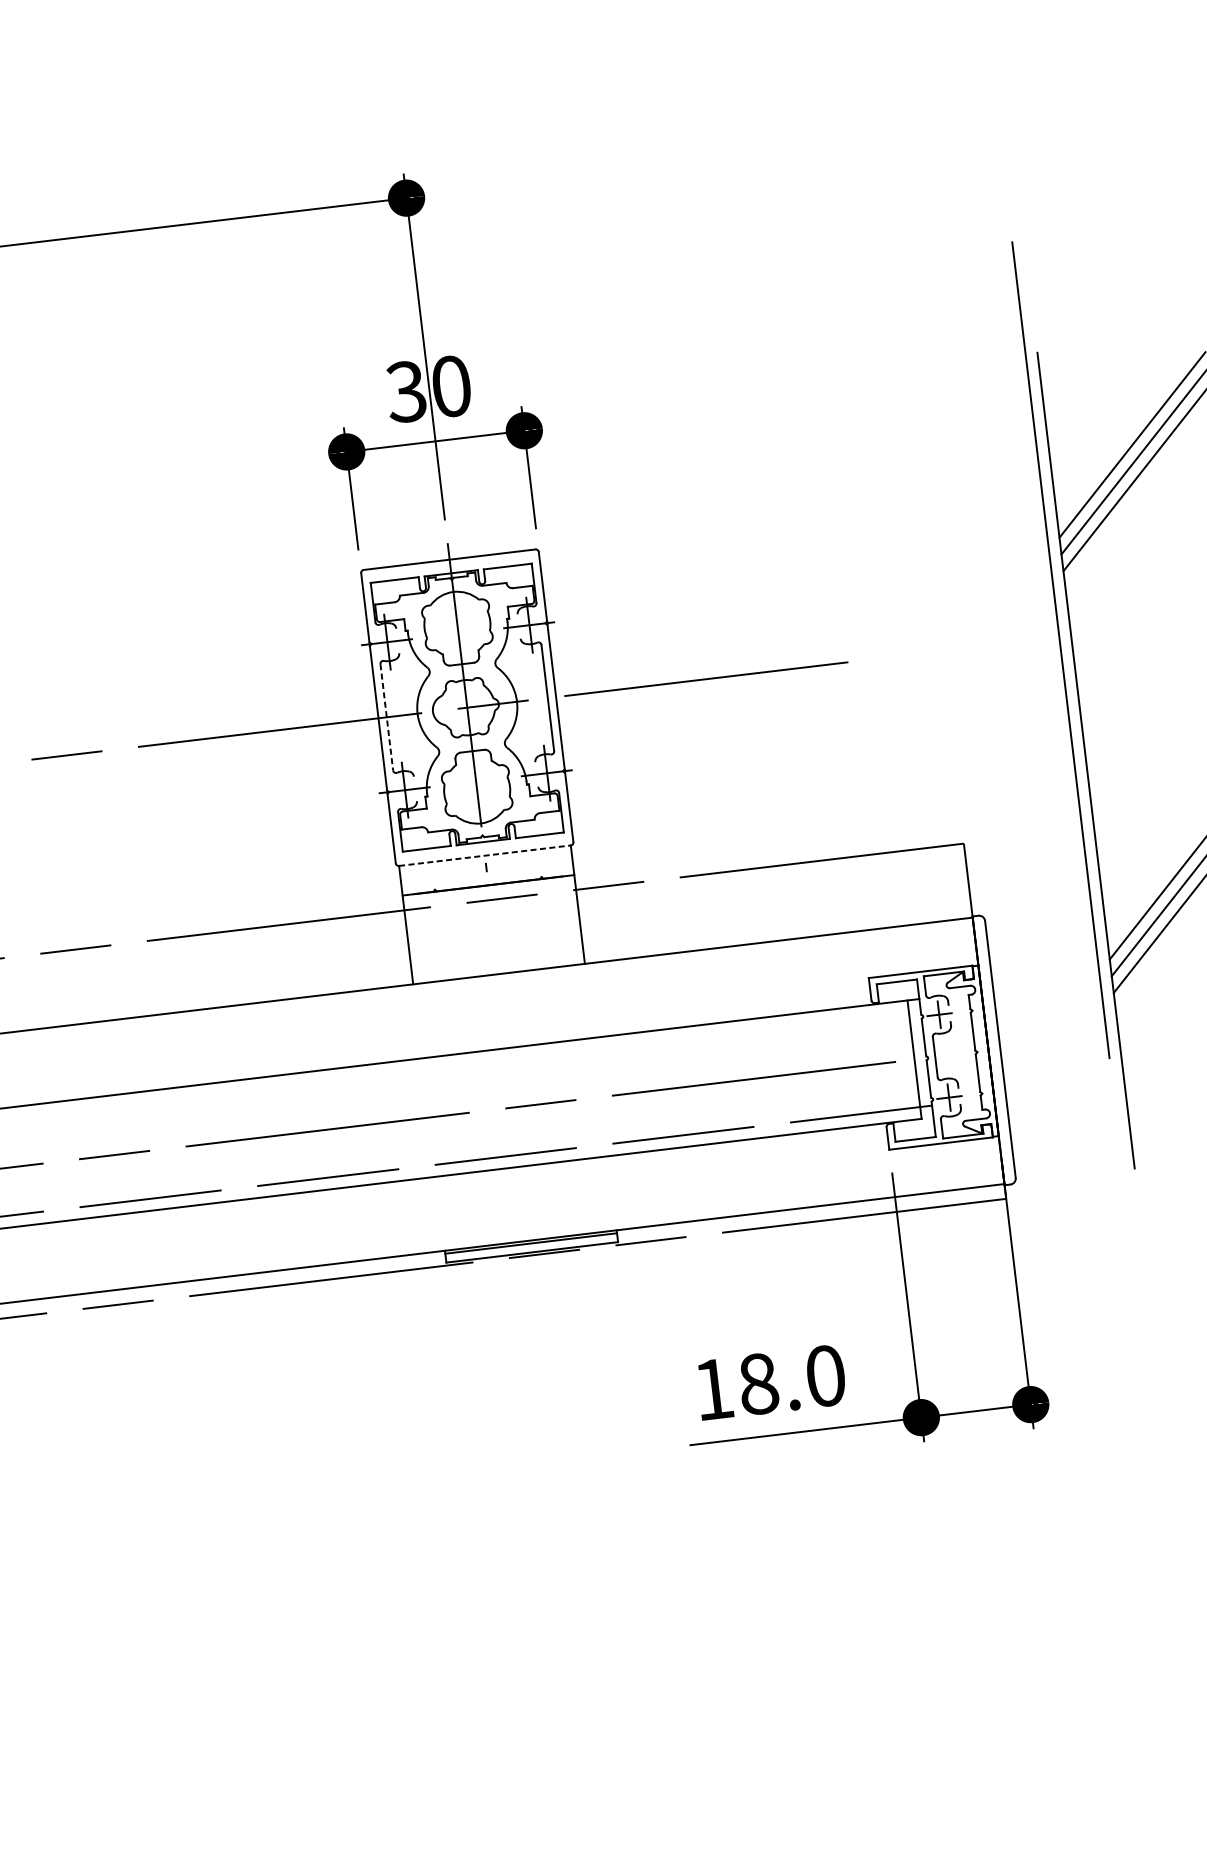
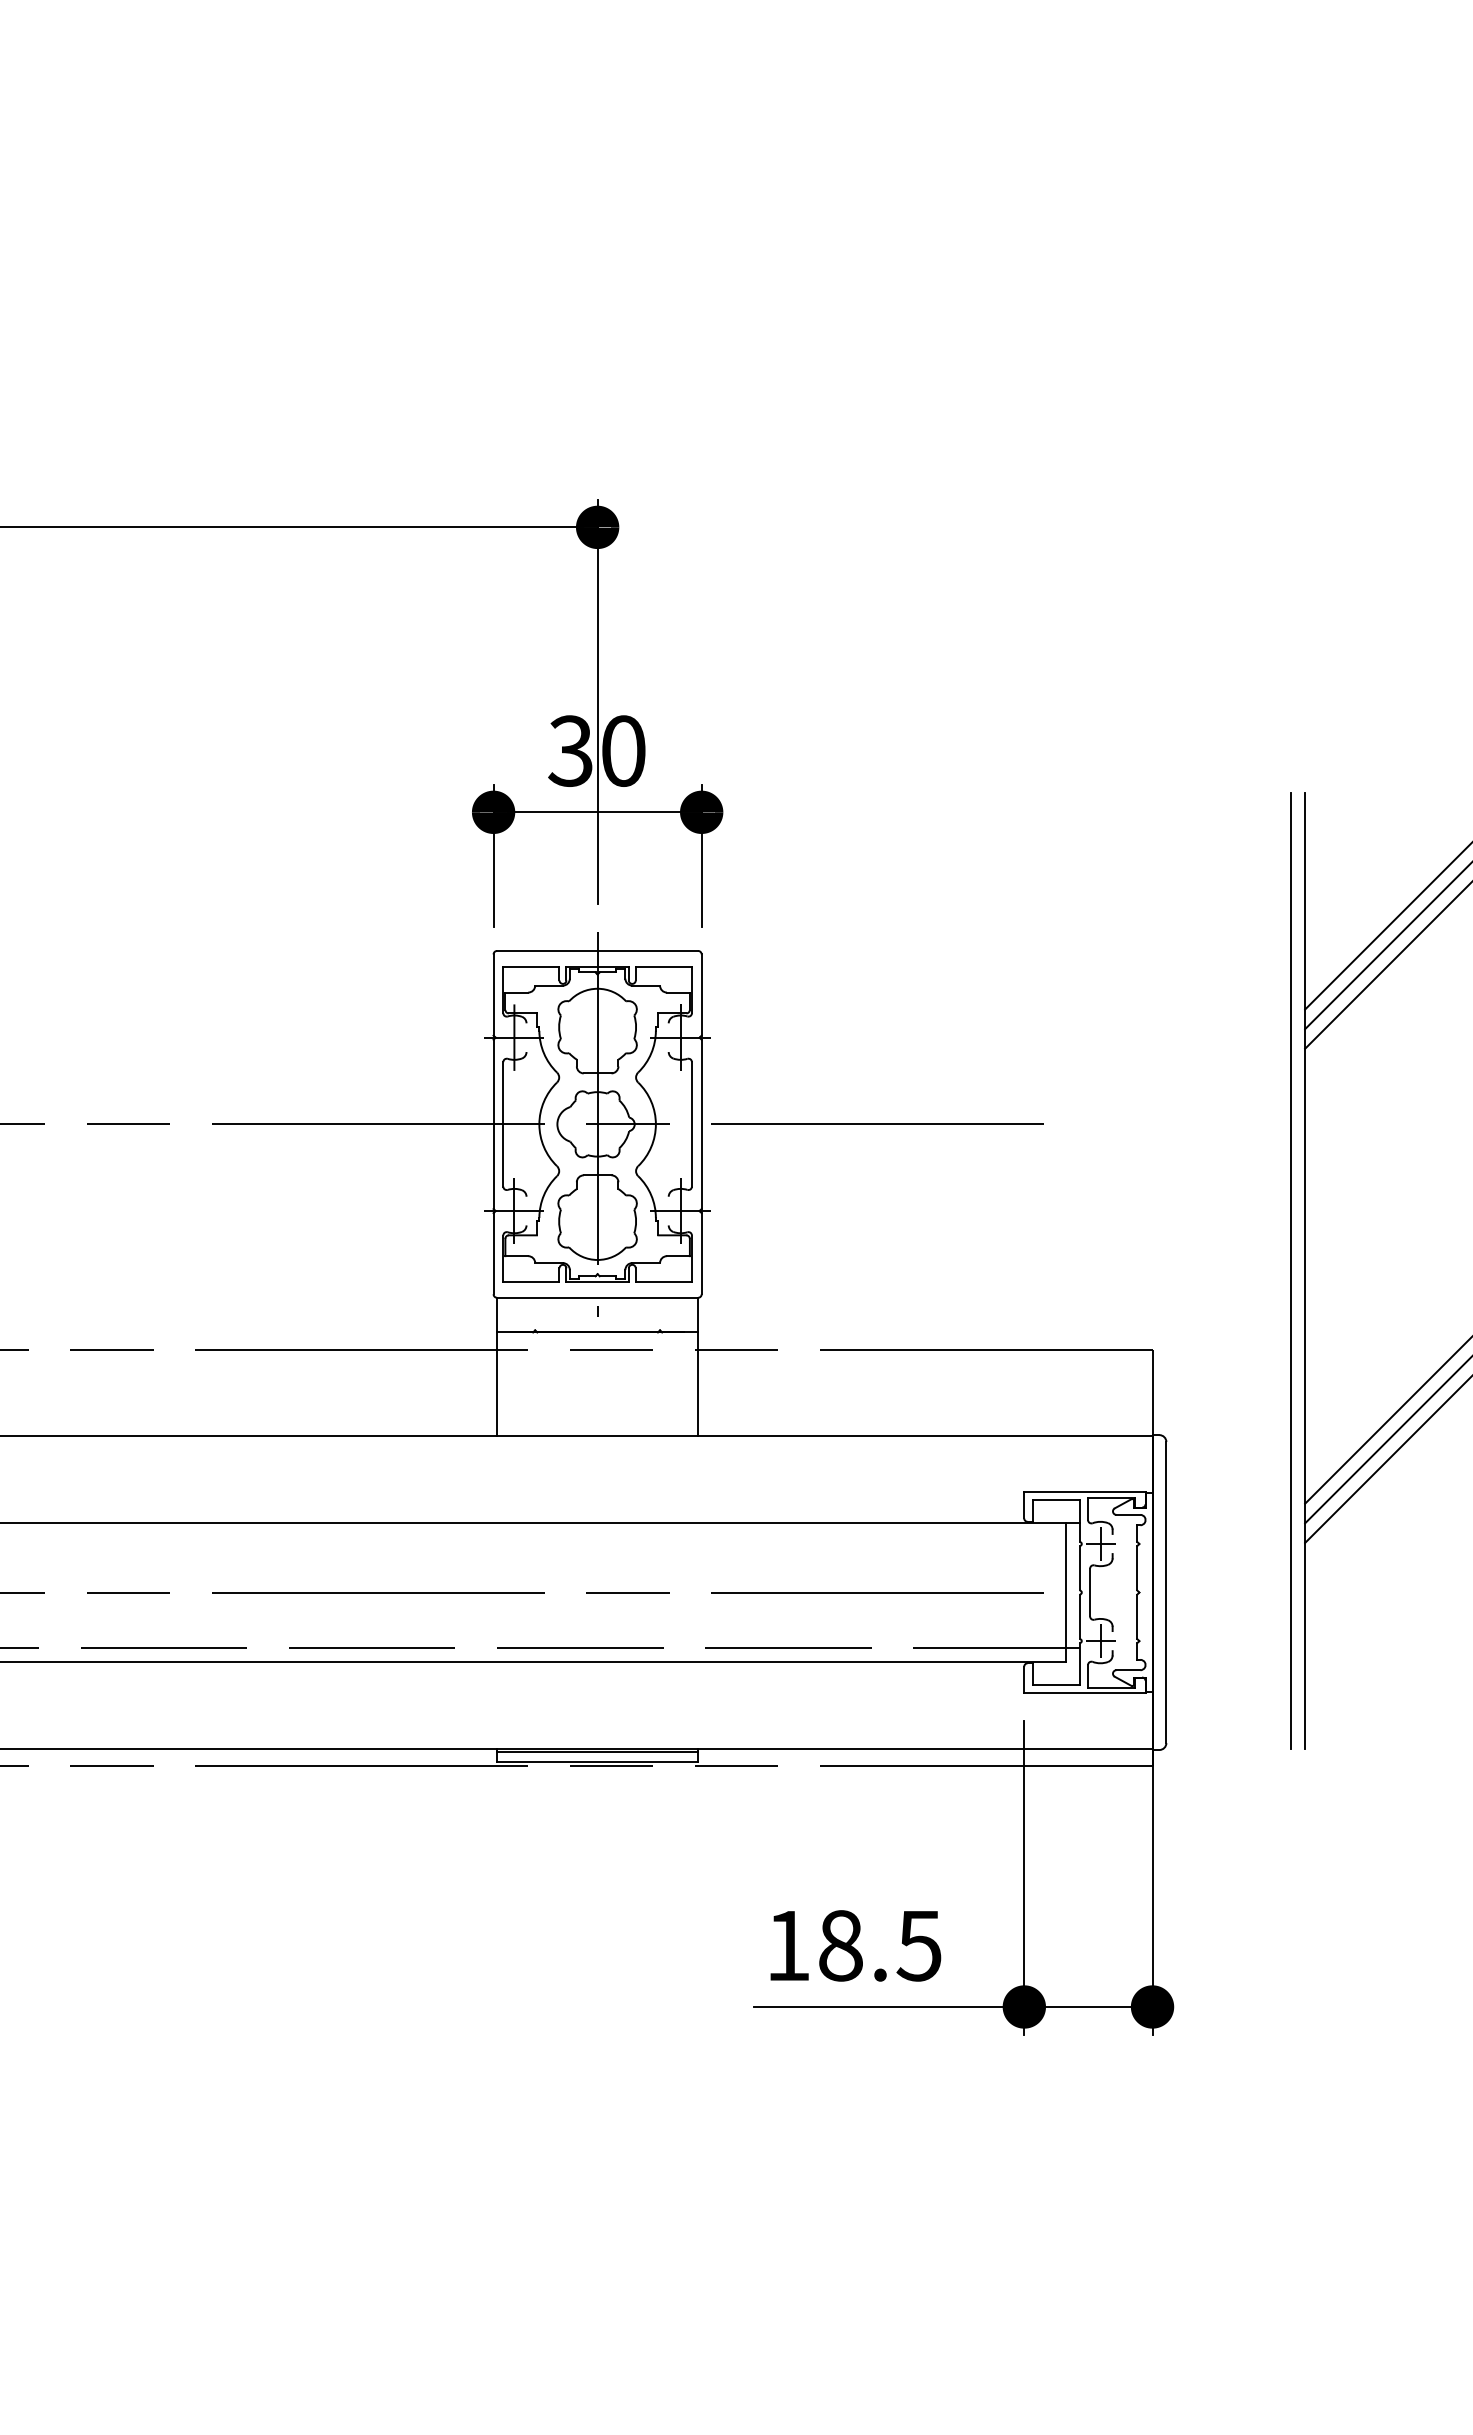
line: (1060, 650) -> (1290, 1270), moved
line: (386, 717) -> (503, 1124), dashed -> solid
line: (484, 855) -> (597, 1297), dashed -> solid
text: (824, 1375) -> (918, 1945), 18.0 -> 18.5

